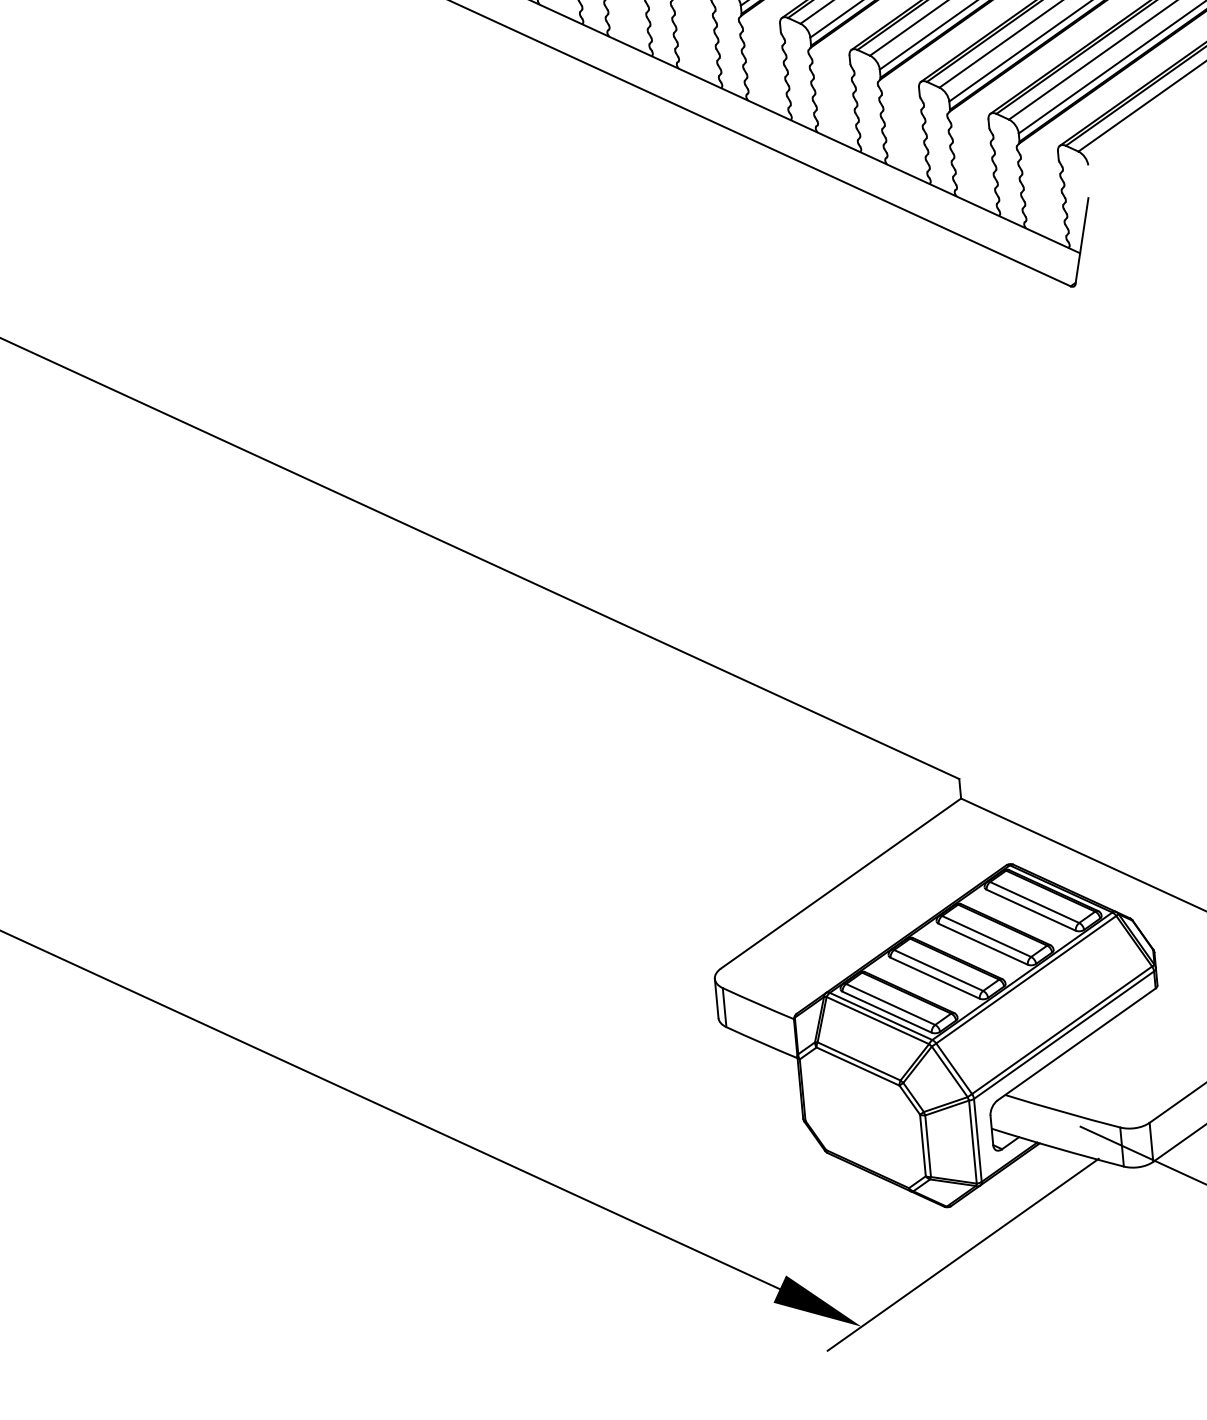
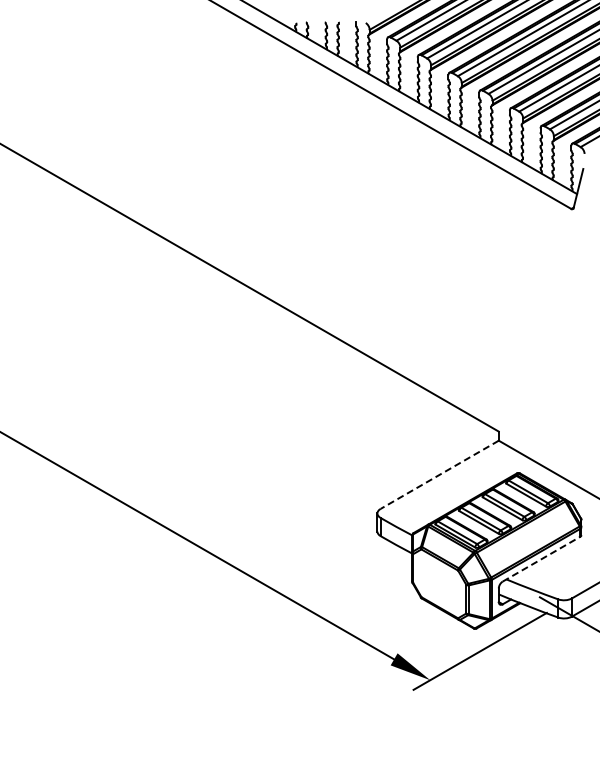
line: (840, 885) -> (439, 475), solid -> dashed
line: (1076, 1045) -> (541, 559), solid -> dashed

